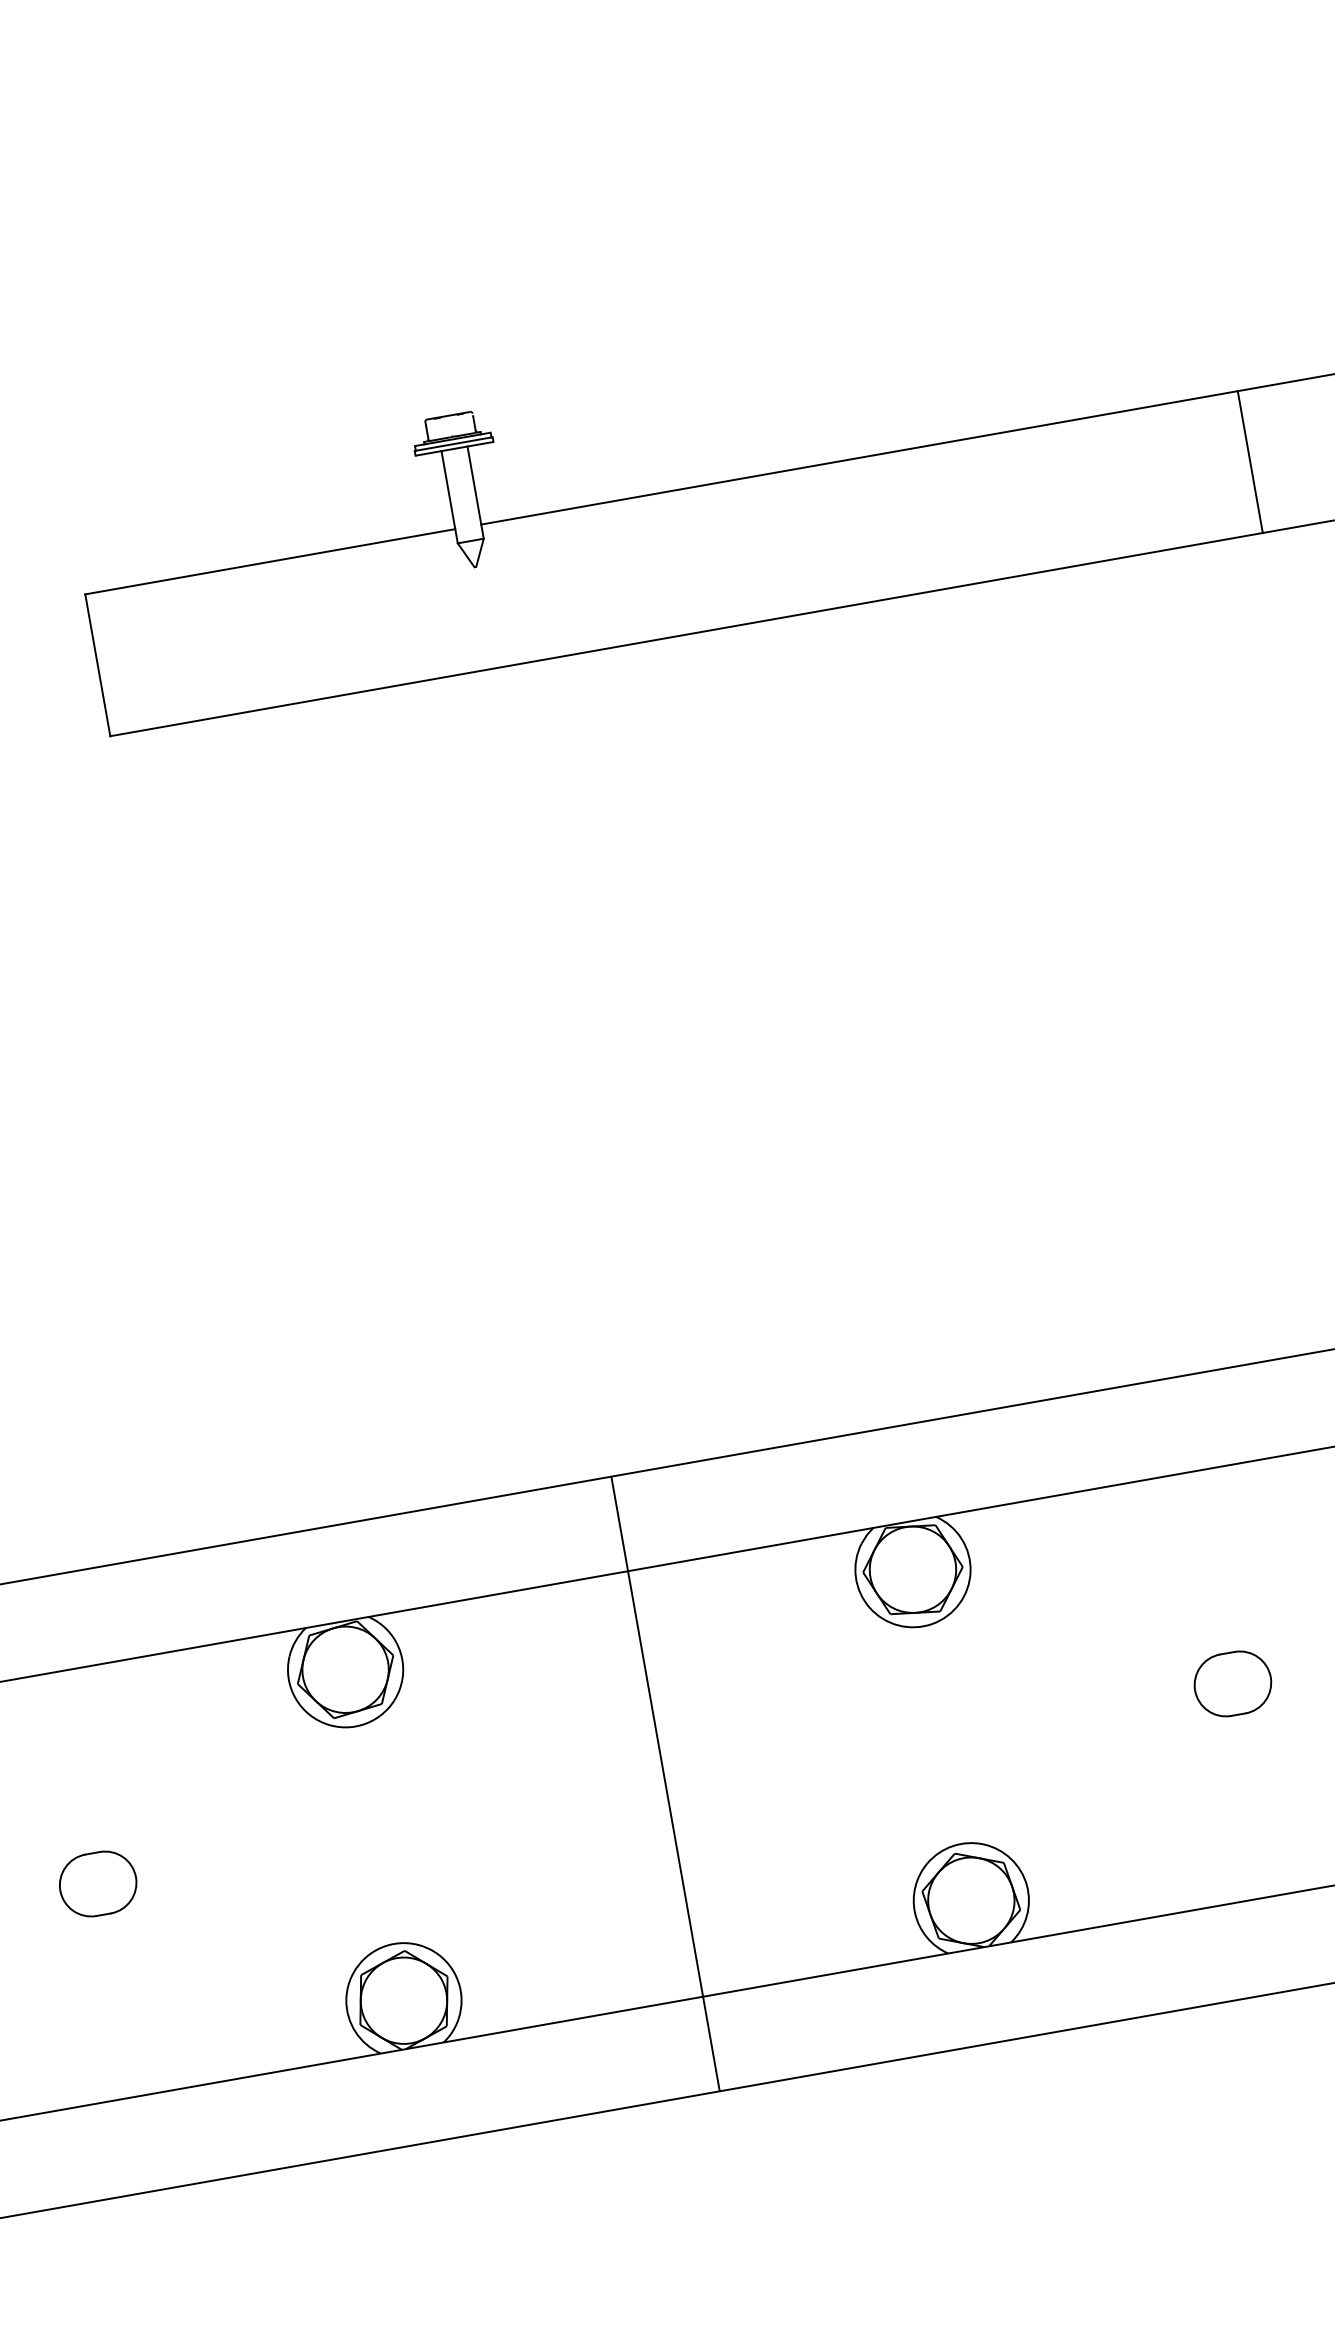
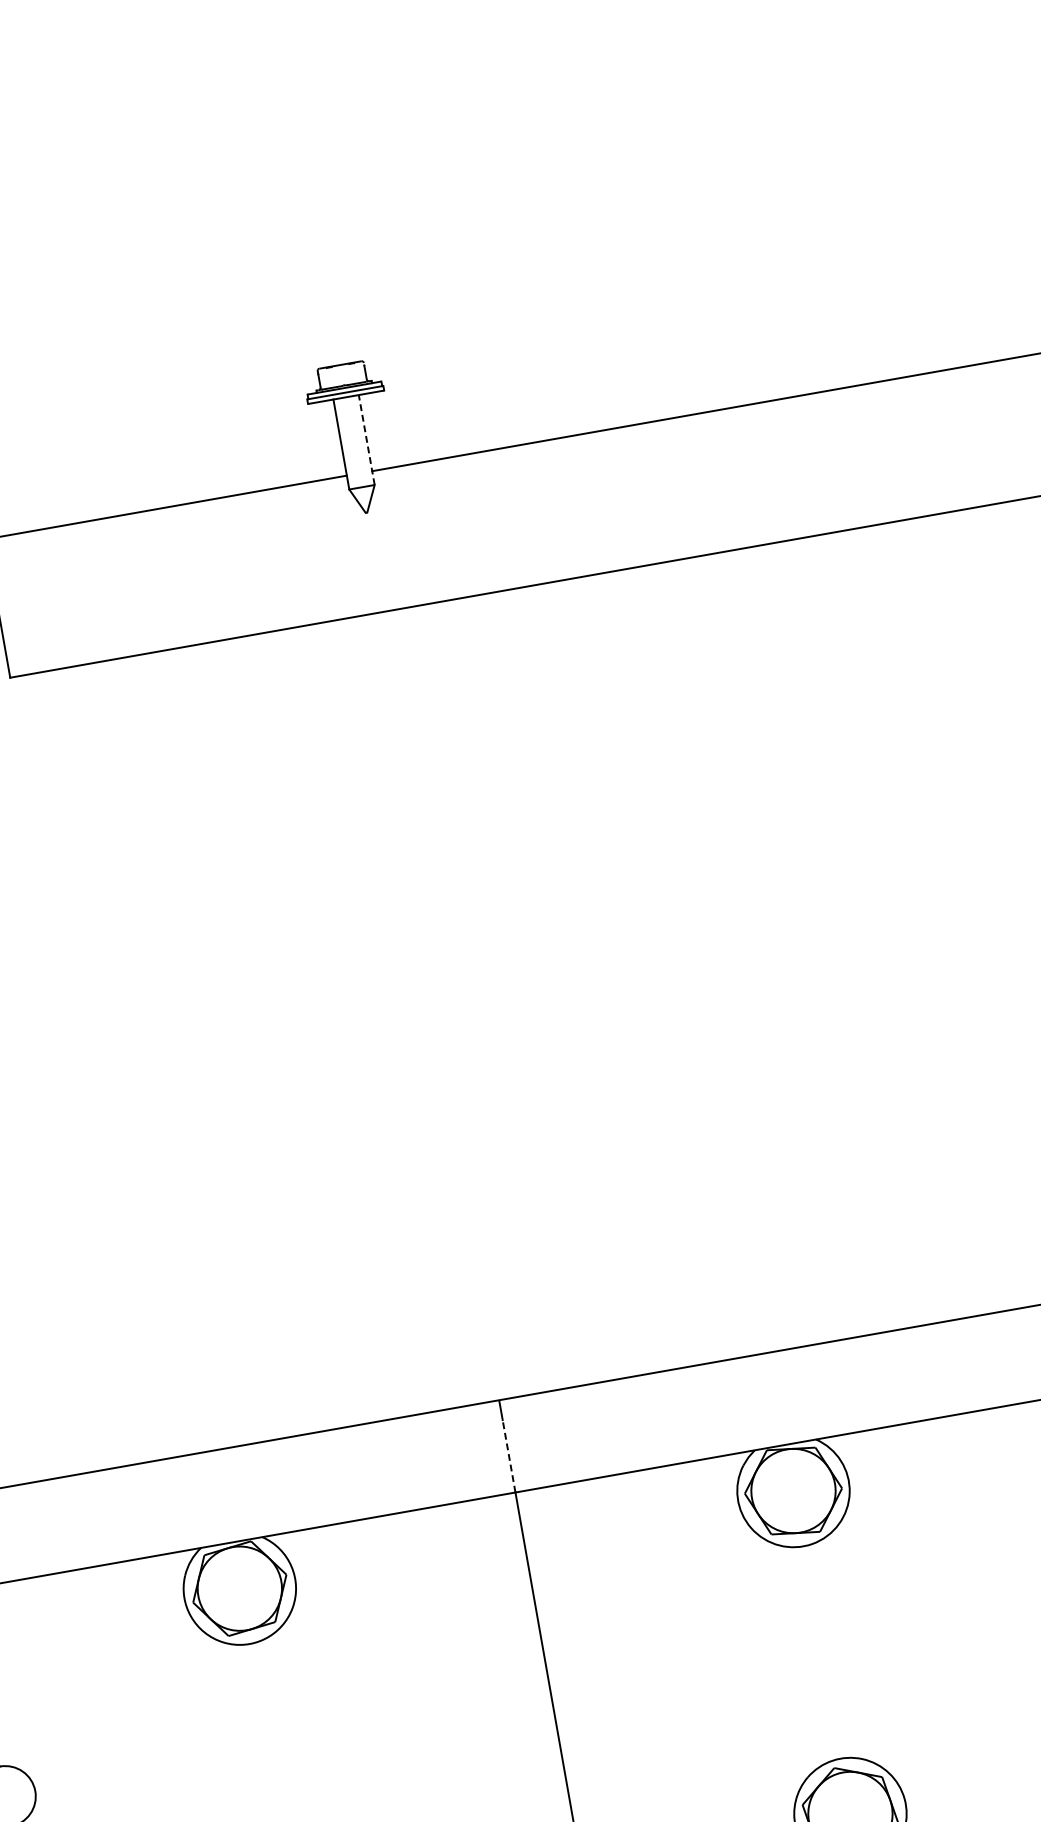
line: (475, 492) -> (366, 439), solid -> dashed
line: (621, 1534) -> (509, 1456), solid -> dashed

